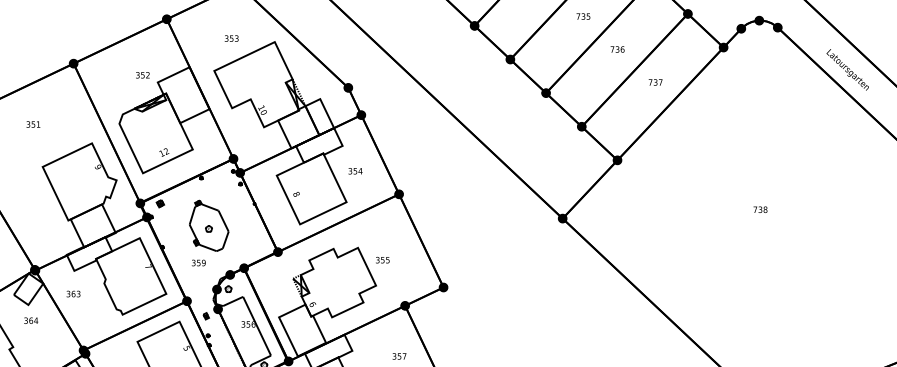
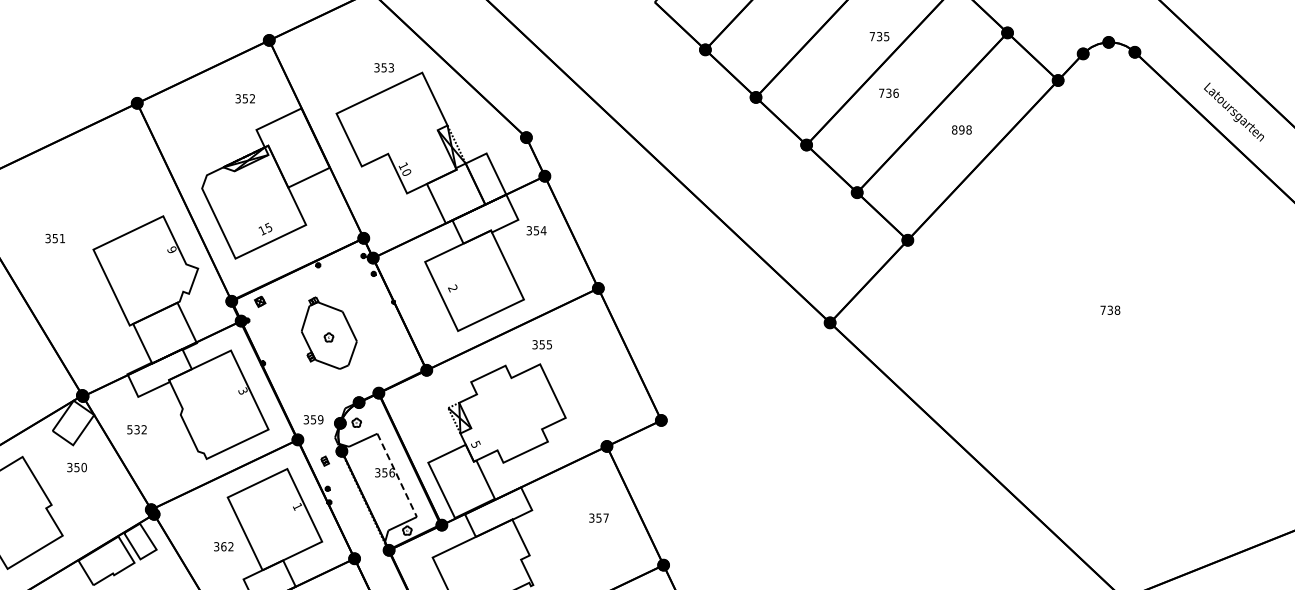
text: (583, 16) -> (879, 36), moved
text: (231, 38) -> (383, 67), moved
text: (617, 48) -> (888, 92), moved
text: (142, 75) -> (244, 98), moved
text: (655, 82) -> (961, 129), 737 -> 898
text: (32, 124) -> (54, 238), moved
text: (166, 151) -> (268, 227), 12 -> 15
text: (355, 171) -> (536, 230), moved
text: (296, 194) -> (452, 288), 8 -> 2
text: (382, 260) -> (541, 344), moved
text: (198, 262) -> (313, 419), moved
text: (148, 266) -> (243, 390), 7 -> 3
text: (73, 293) -> (136, 429), 363 -> 532
text: (312, 304) -> (475, 444), 6 -> 5
text: (33, 320) -> (80, 467), 364 -> 350
line: (257, 326) -> (397, 475), solid -> dashed
text: (186, 348) -> (297, 506), 5 -> 1

